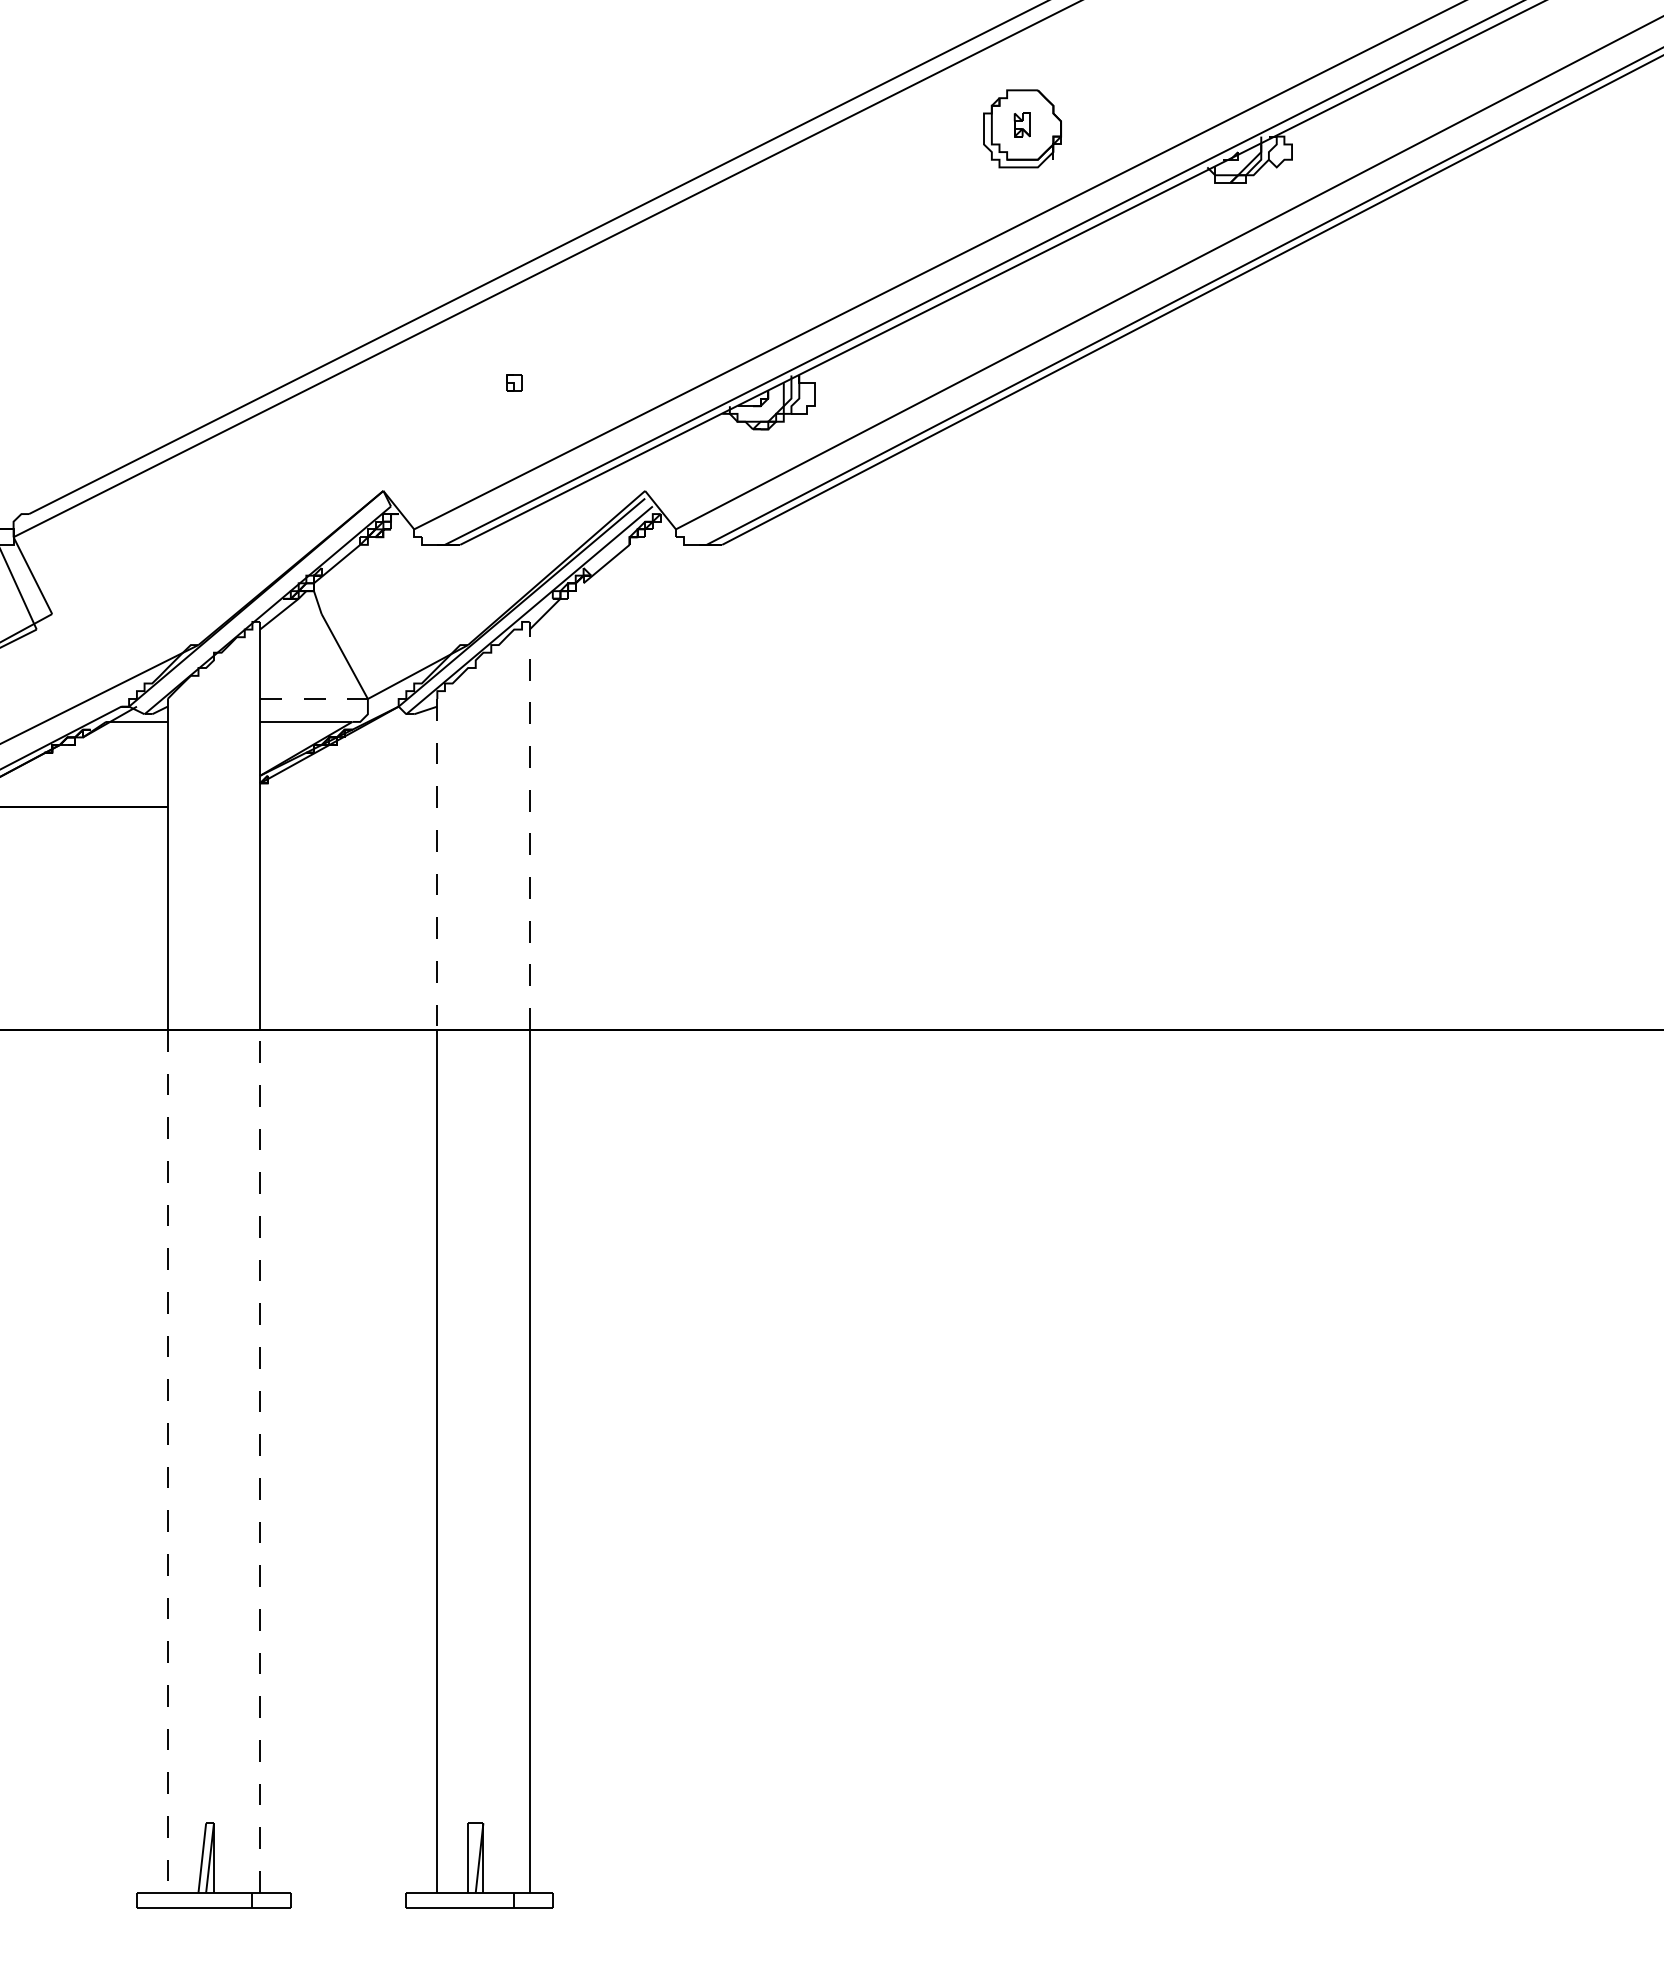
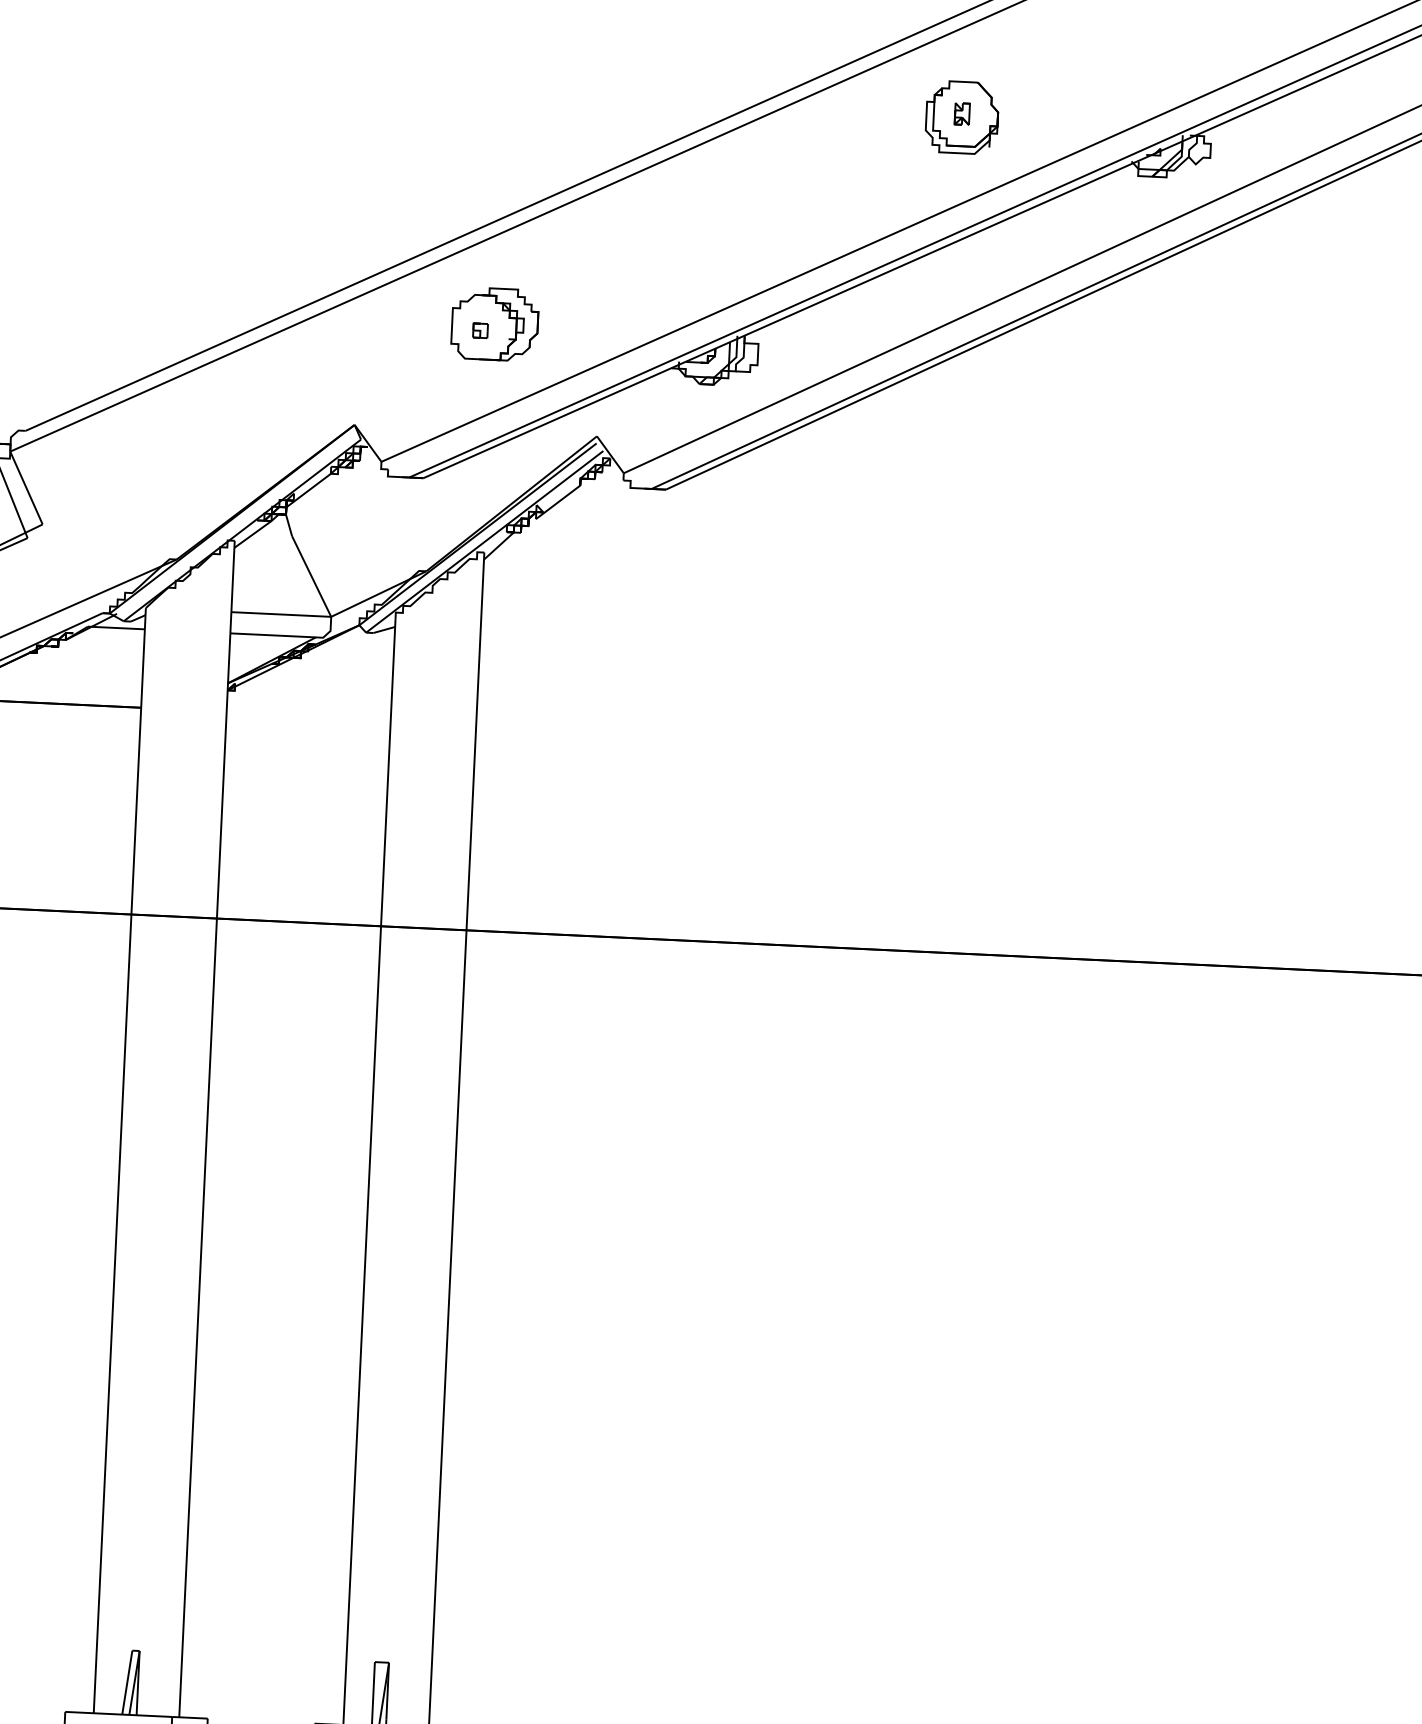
part: (529, 375) -> (494, 324), added
line: (313, 699) -> (280, 614), dashed -> solid
line: (529, 825) -> (475, 741), dashed -> solid
line: (437, 864) -> (388, 773), dashed -> solid
line: (260, 1460) -> (198, 1317), dashed -> solid
line: (167, 1461) -> (112, 1314), dashed -> solid

